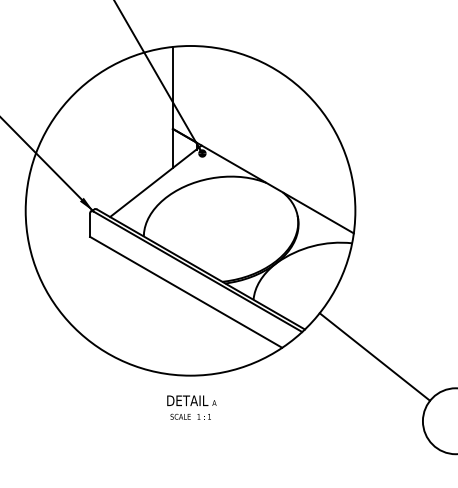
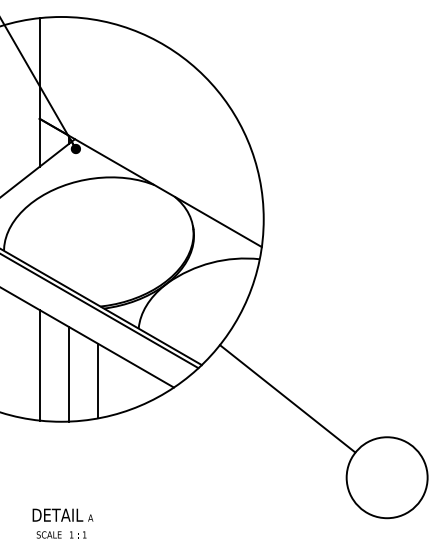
line: (172, 329) -> (39, 365), added
line: (196, 336) -> (68, 373), added
line: (220, 342) -> (98, 381), added
text: (191, 407) -> (62, 523), moved

